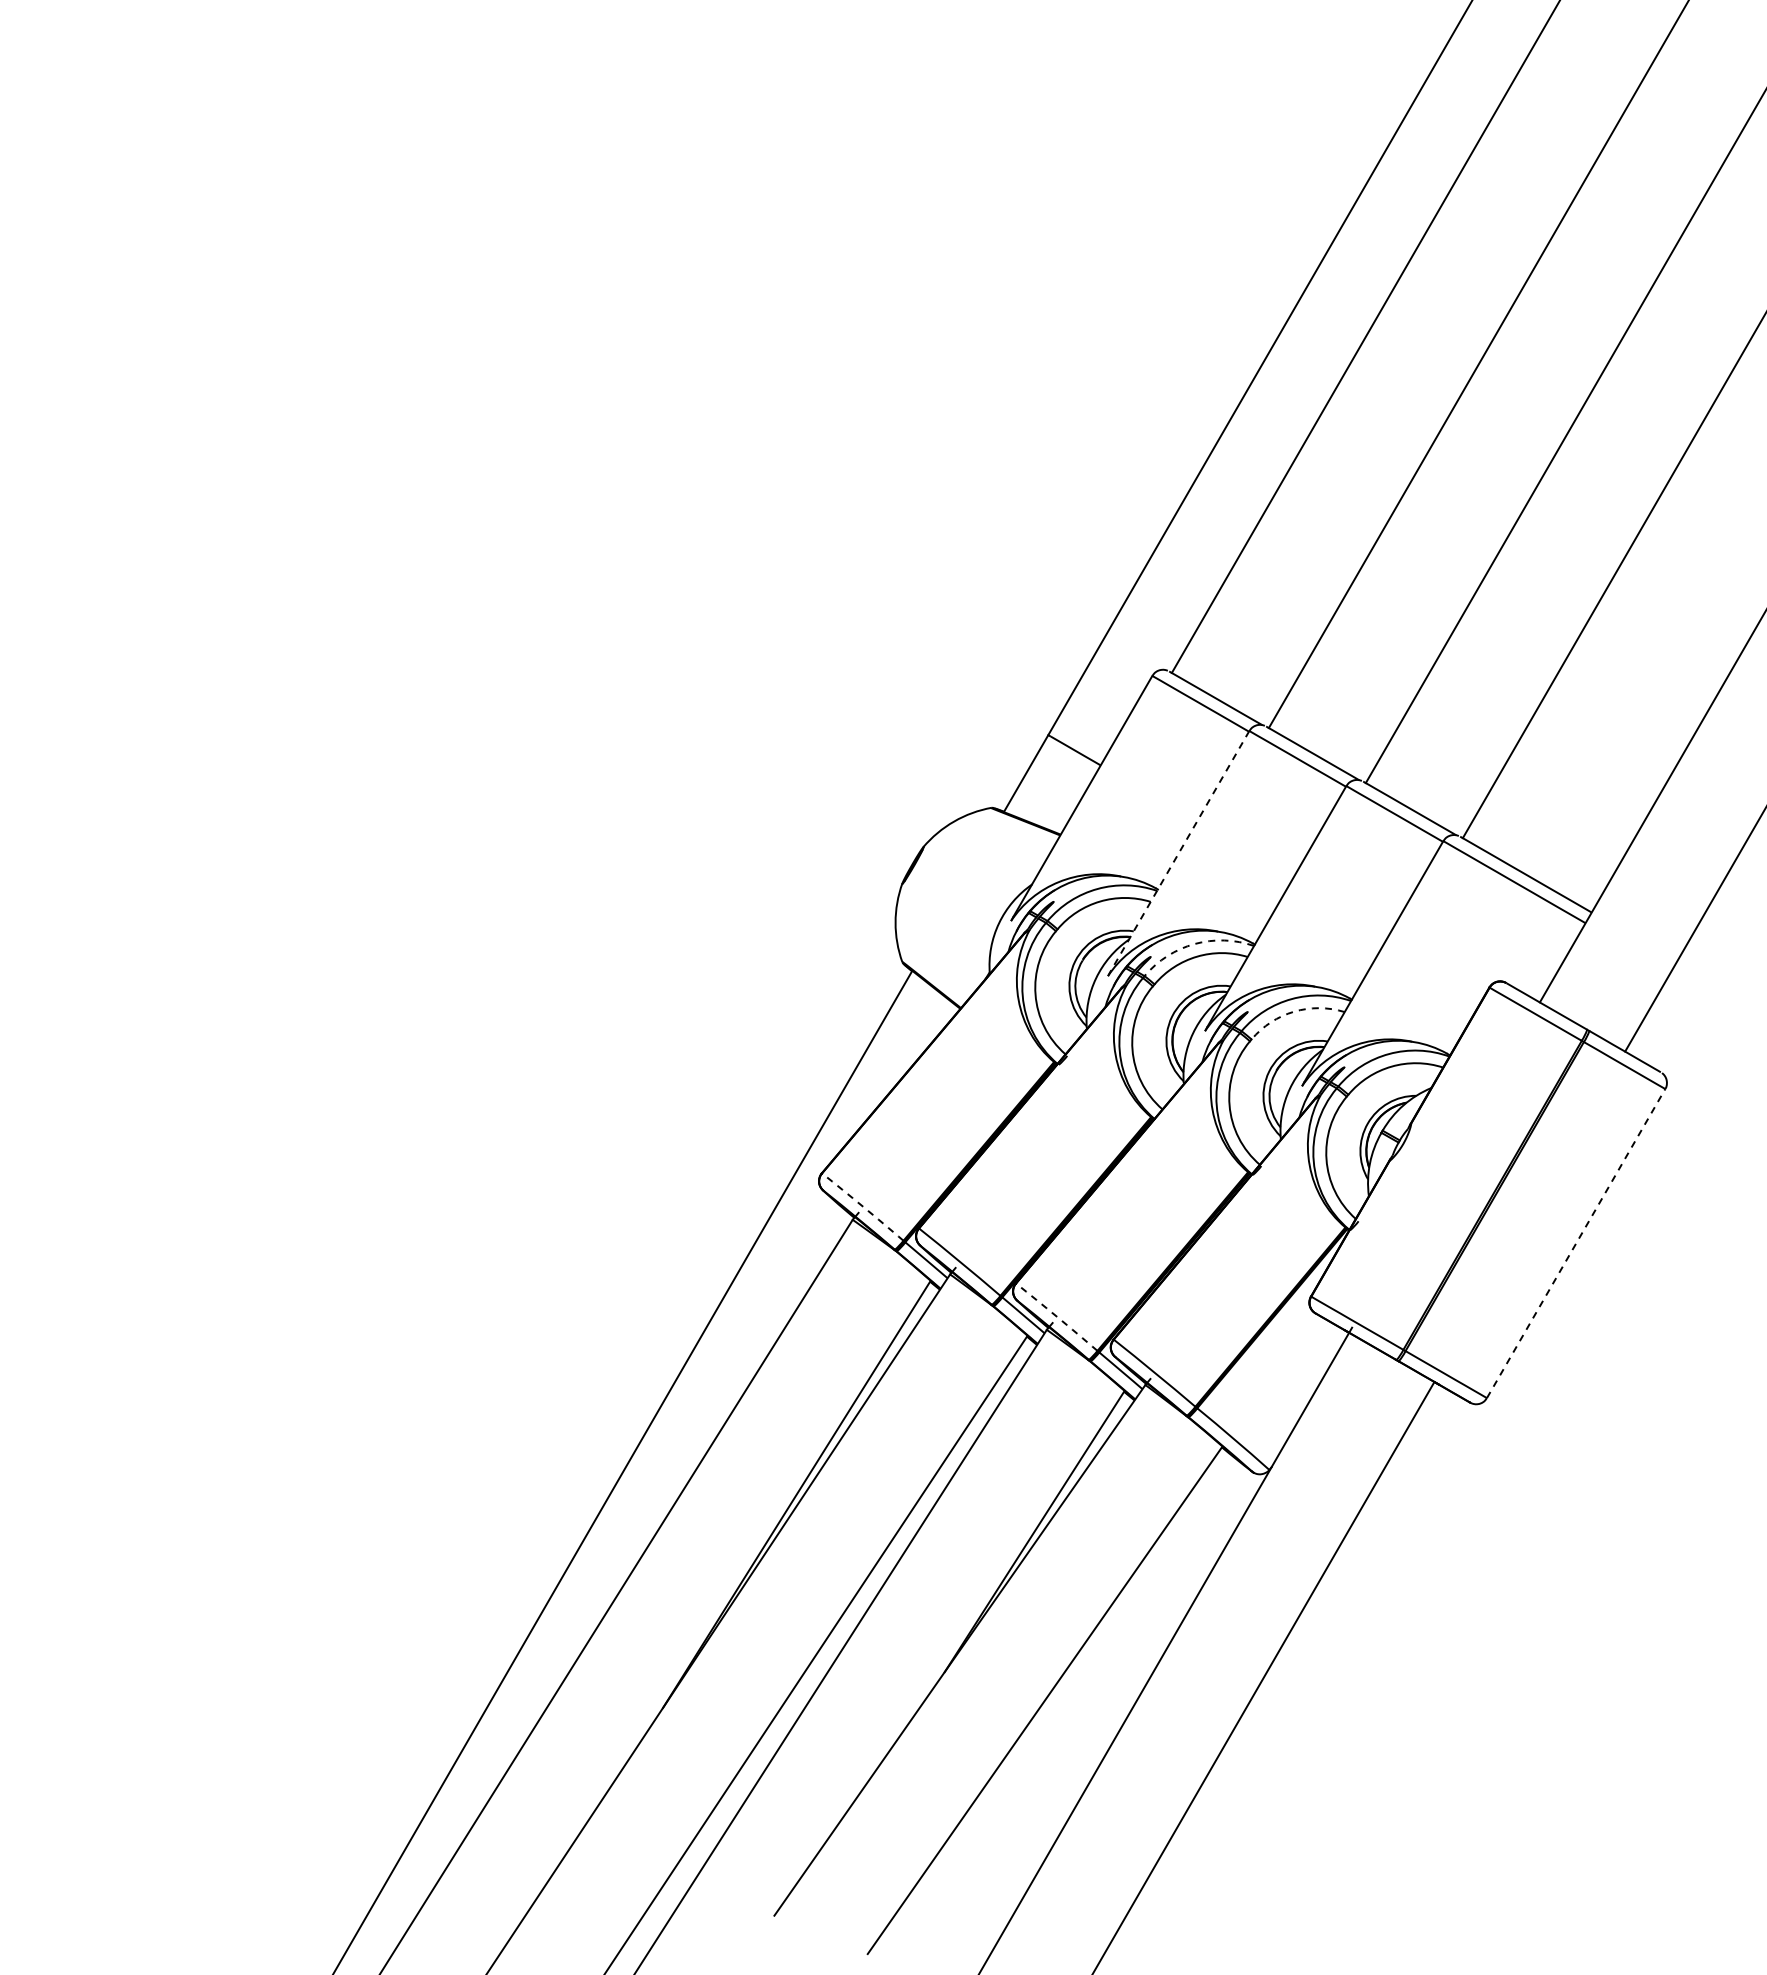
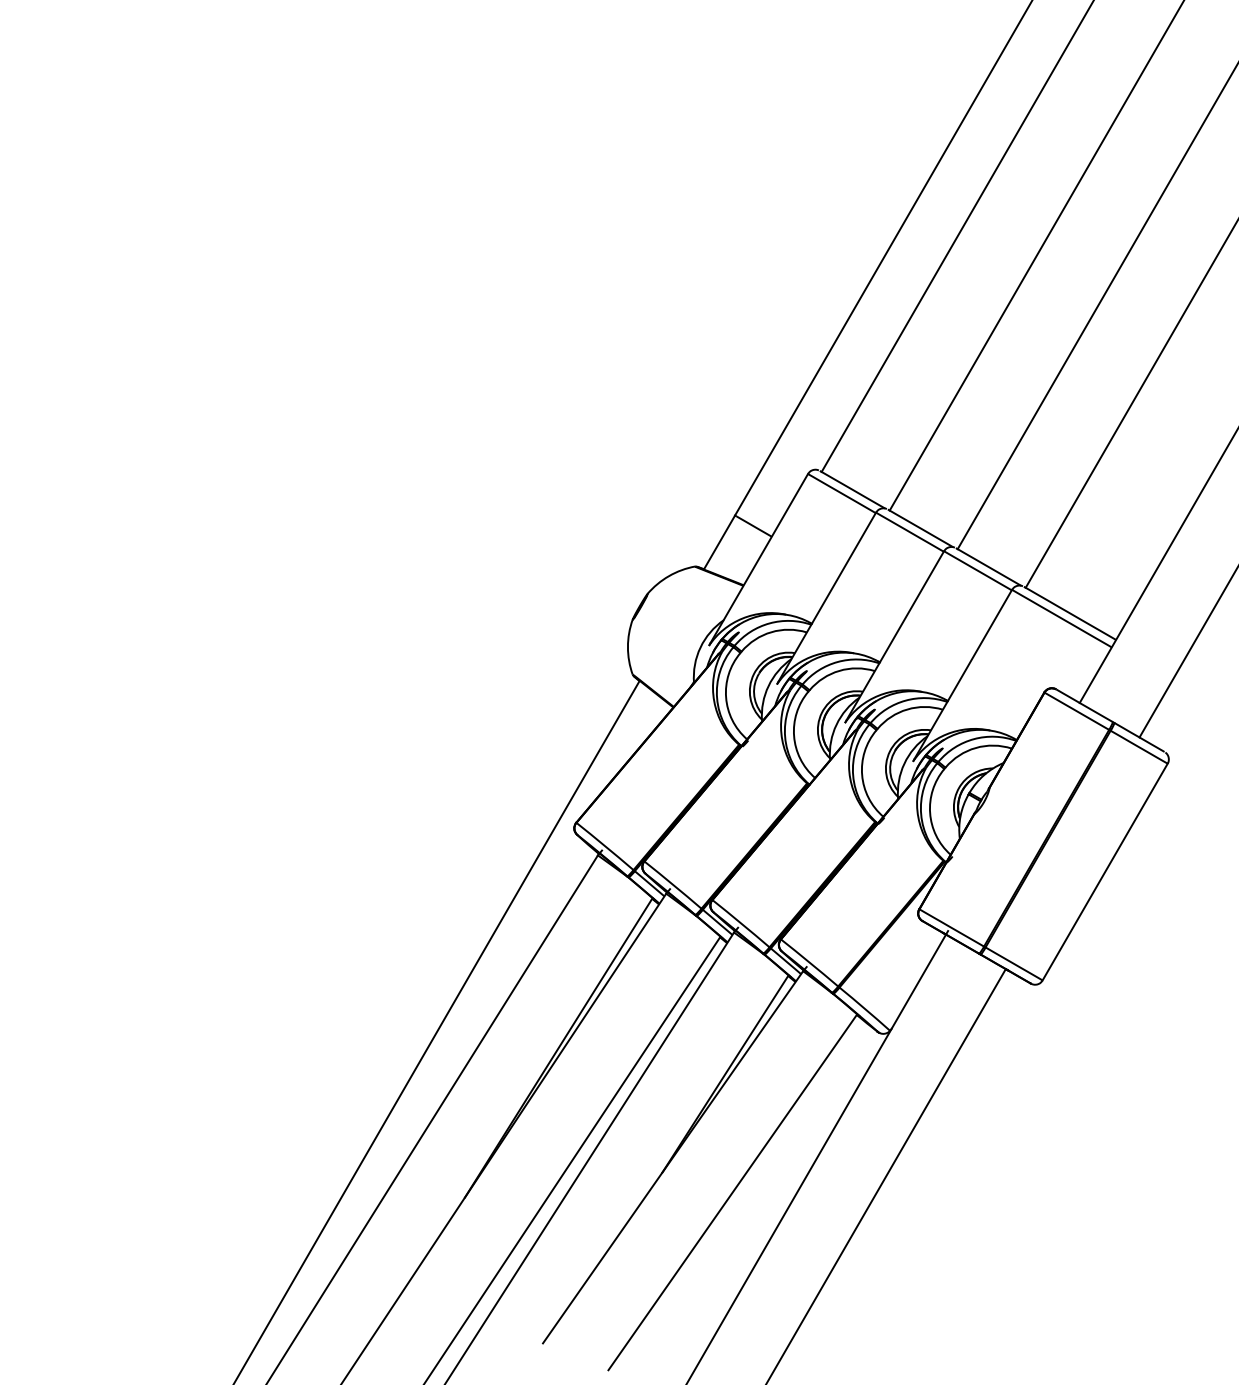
line: (1180, 851) -> (827, 597), dashed -> solid
arc: (1194, 944) -> (837, 662), dashed -> solid
arc: (1294, 1011) -> (907, 709), dashed -> solid
arc: (863, 1206) -> (605, 846), dashed -> solid
line: (1576, 1243) -> (1105, 872), dashed -> solid
arc: (1057, 1316) -> (741, 923), dashed -> solid

